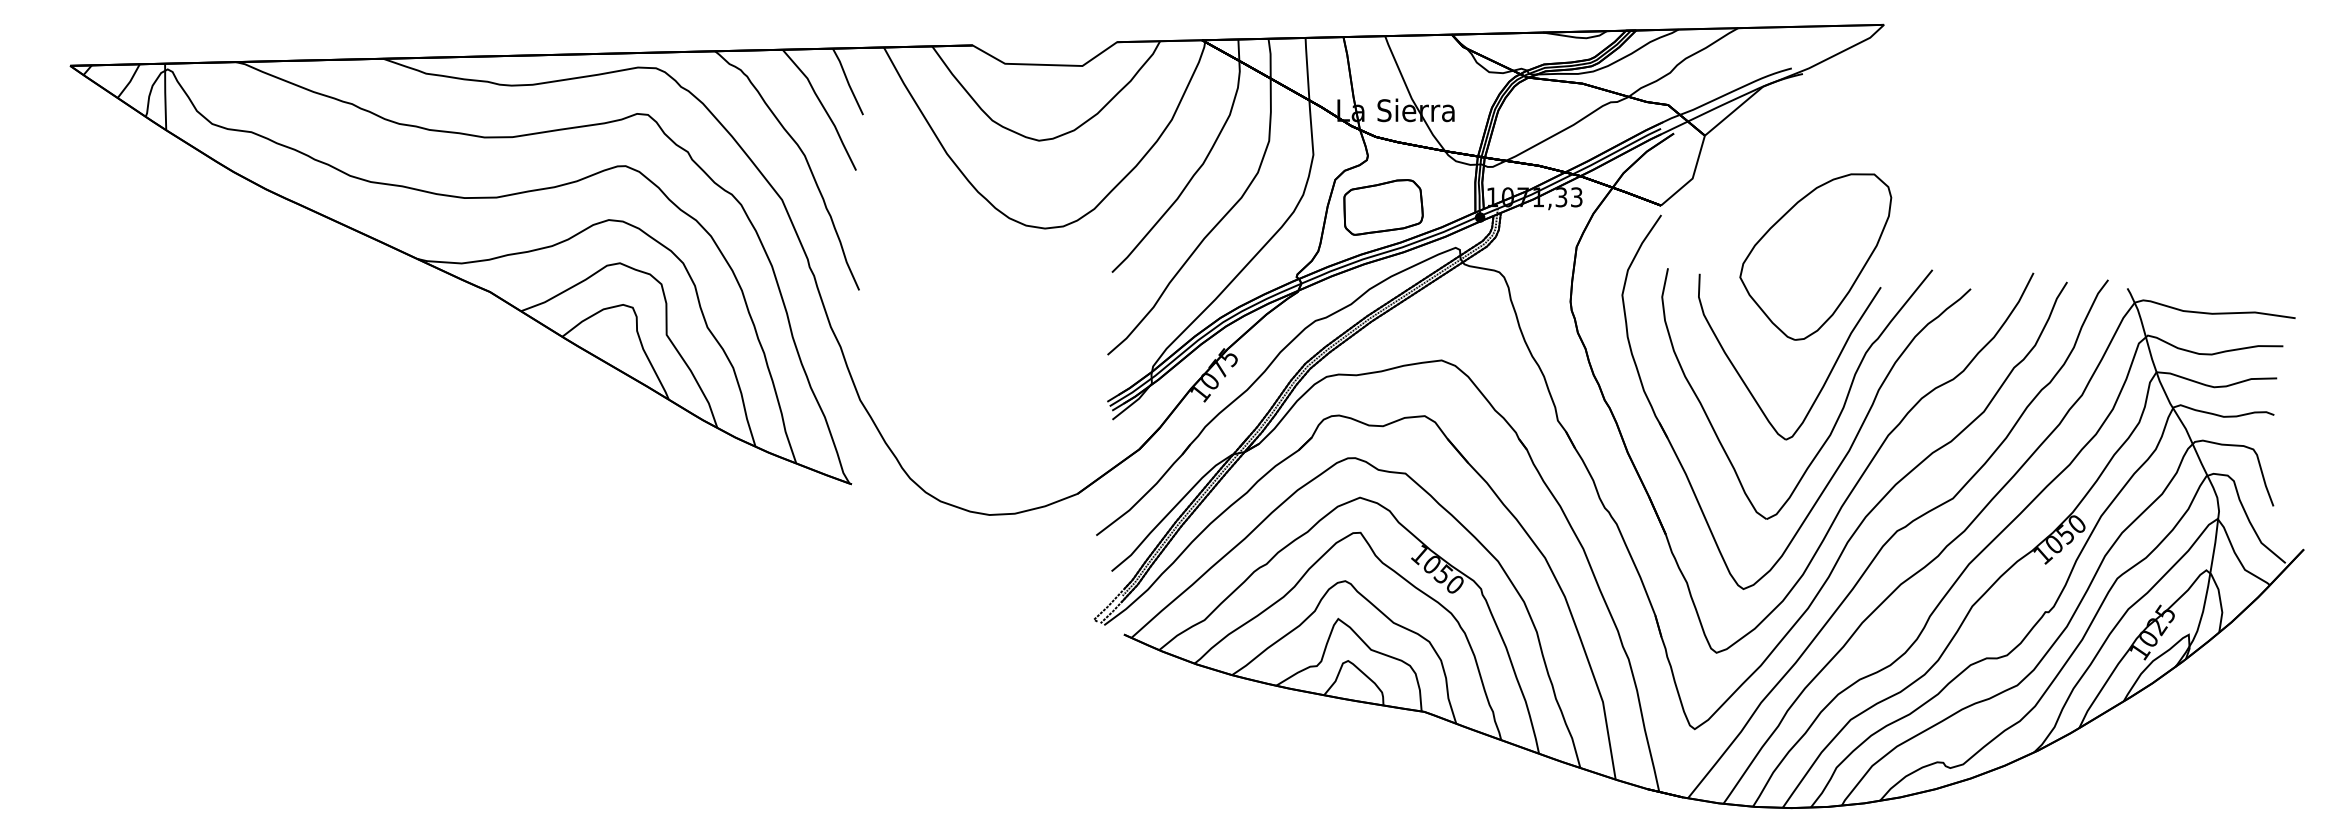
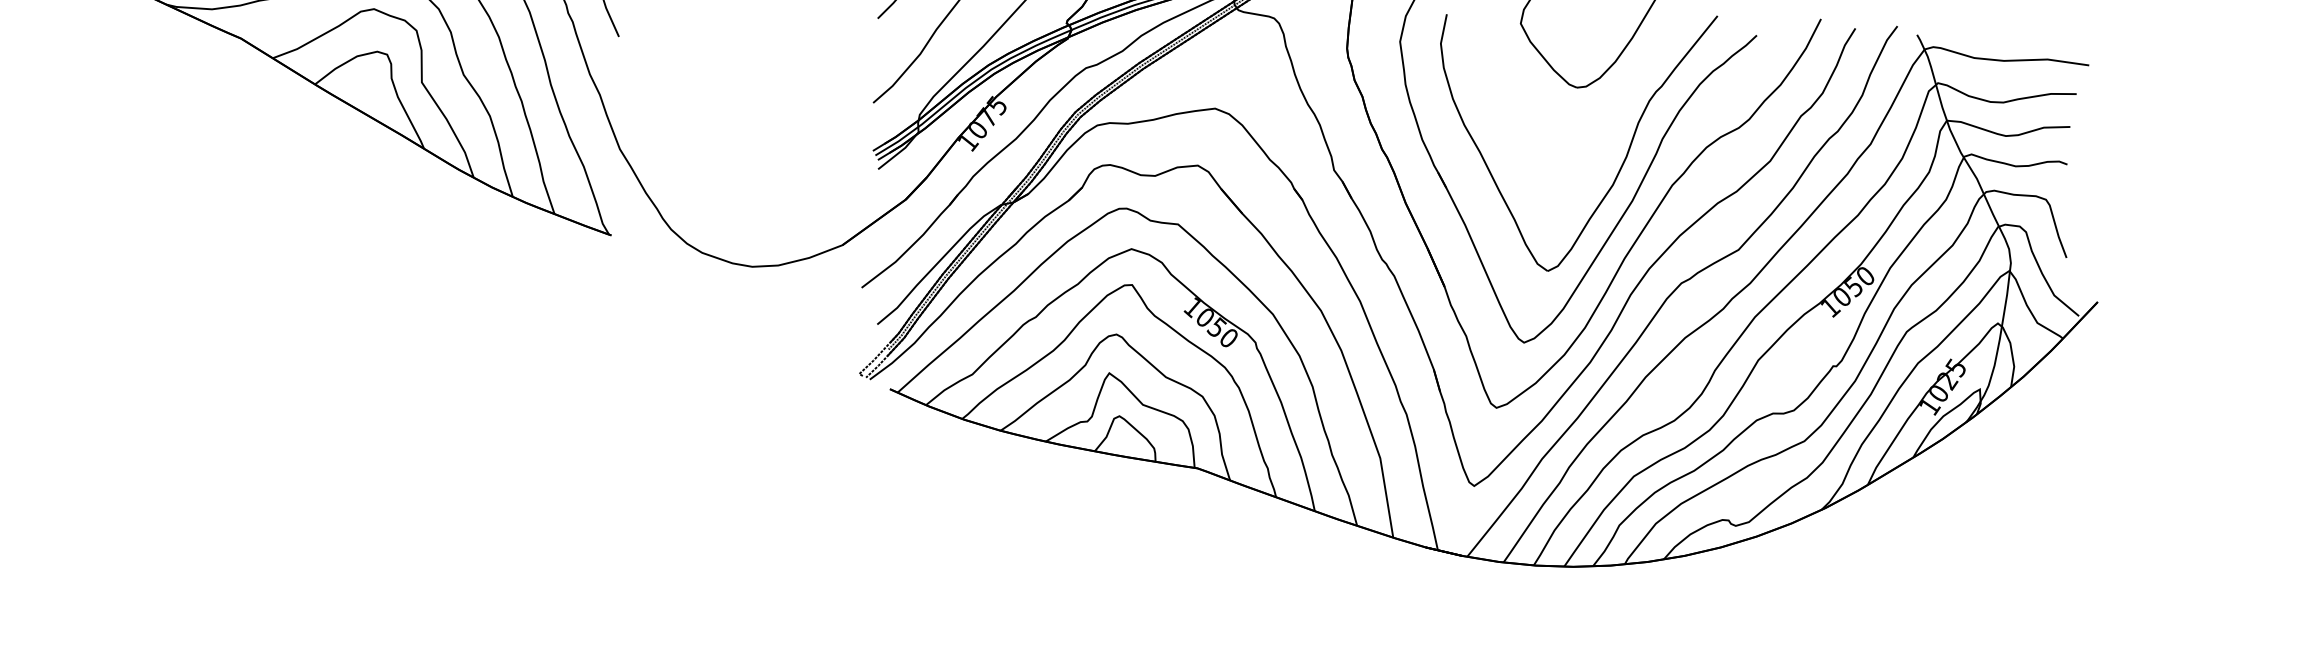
part: (1827, 376) -> (1610, 125), removed

